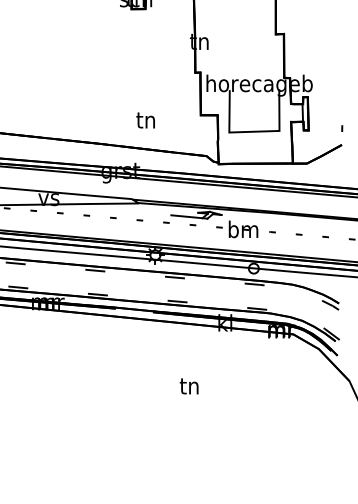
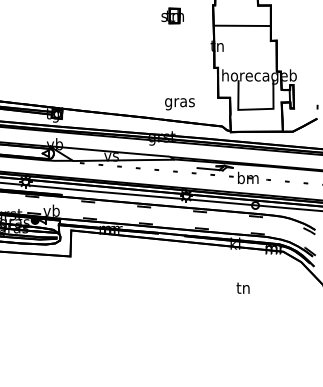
line: (235, 12) -> (242, 25), added
text: (145, 121) -> (179, 102), tn -> gras
text: (188, 385) -> (242, 287), moved

